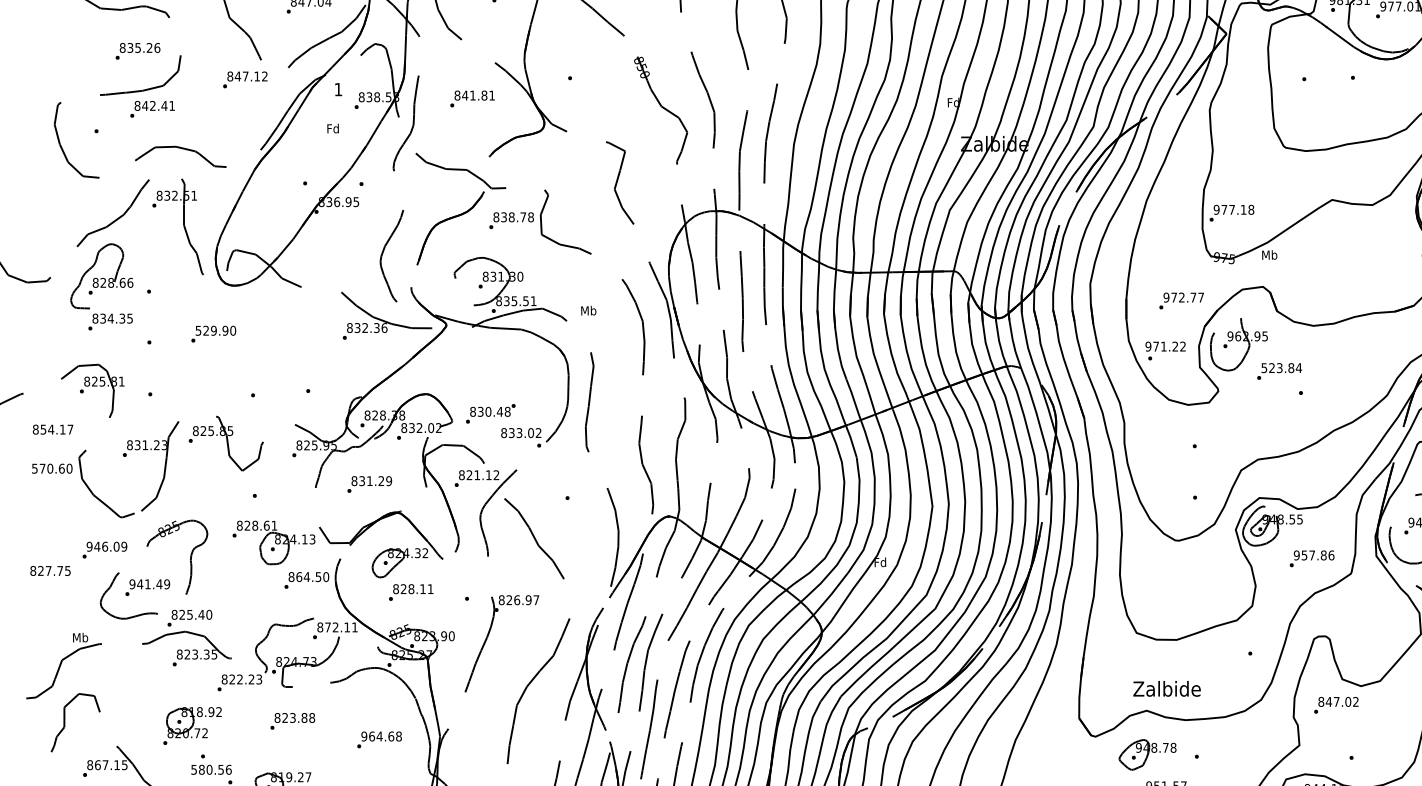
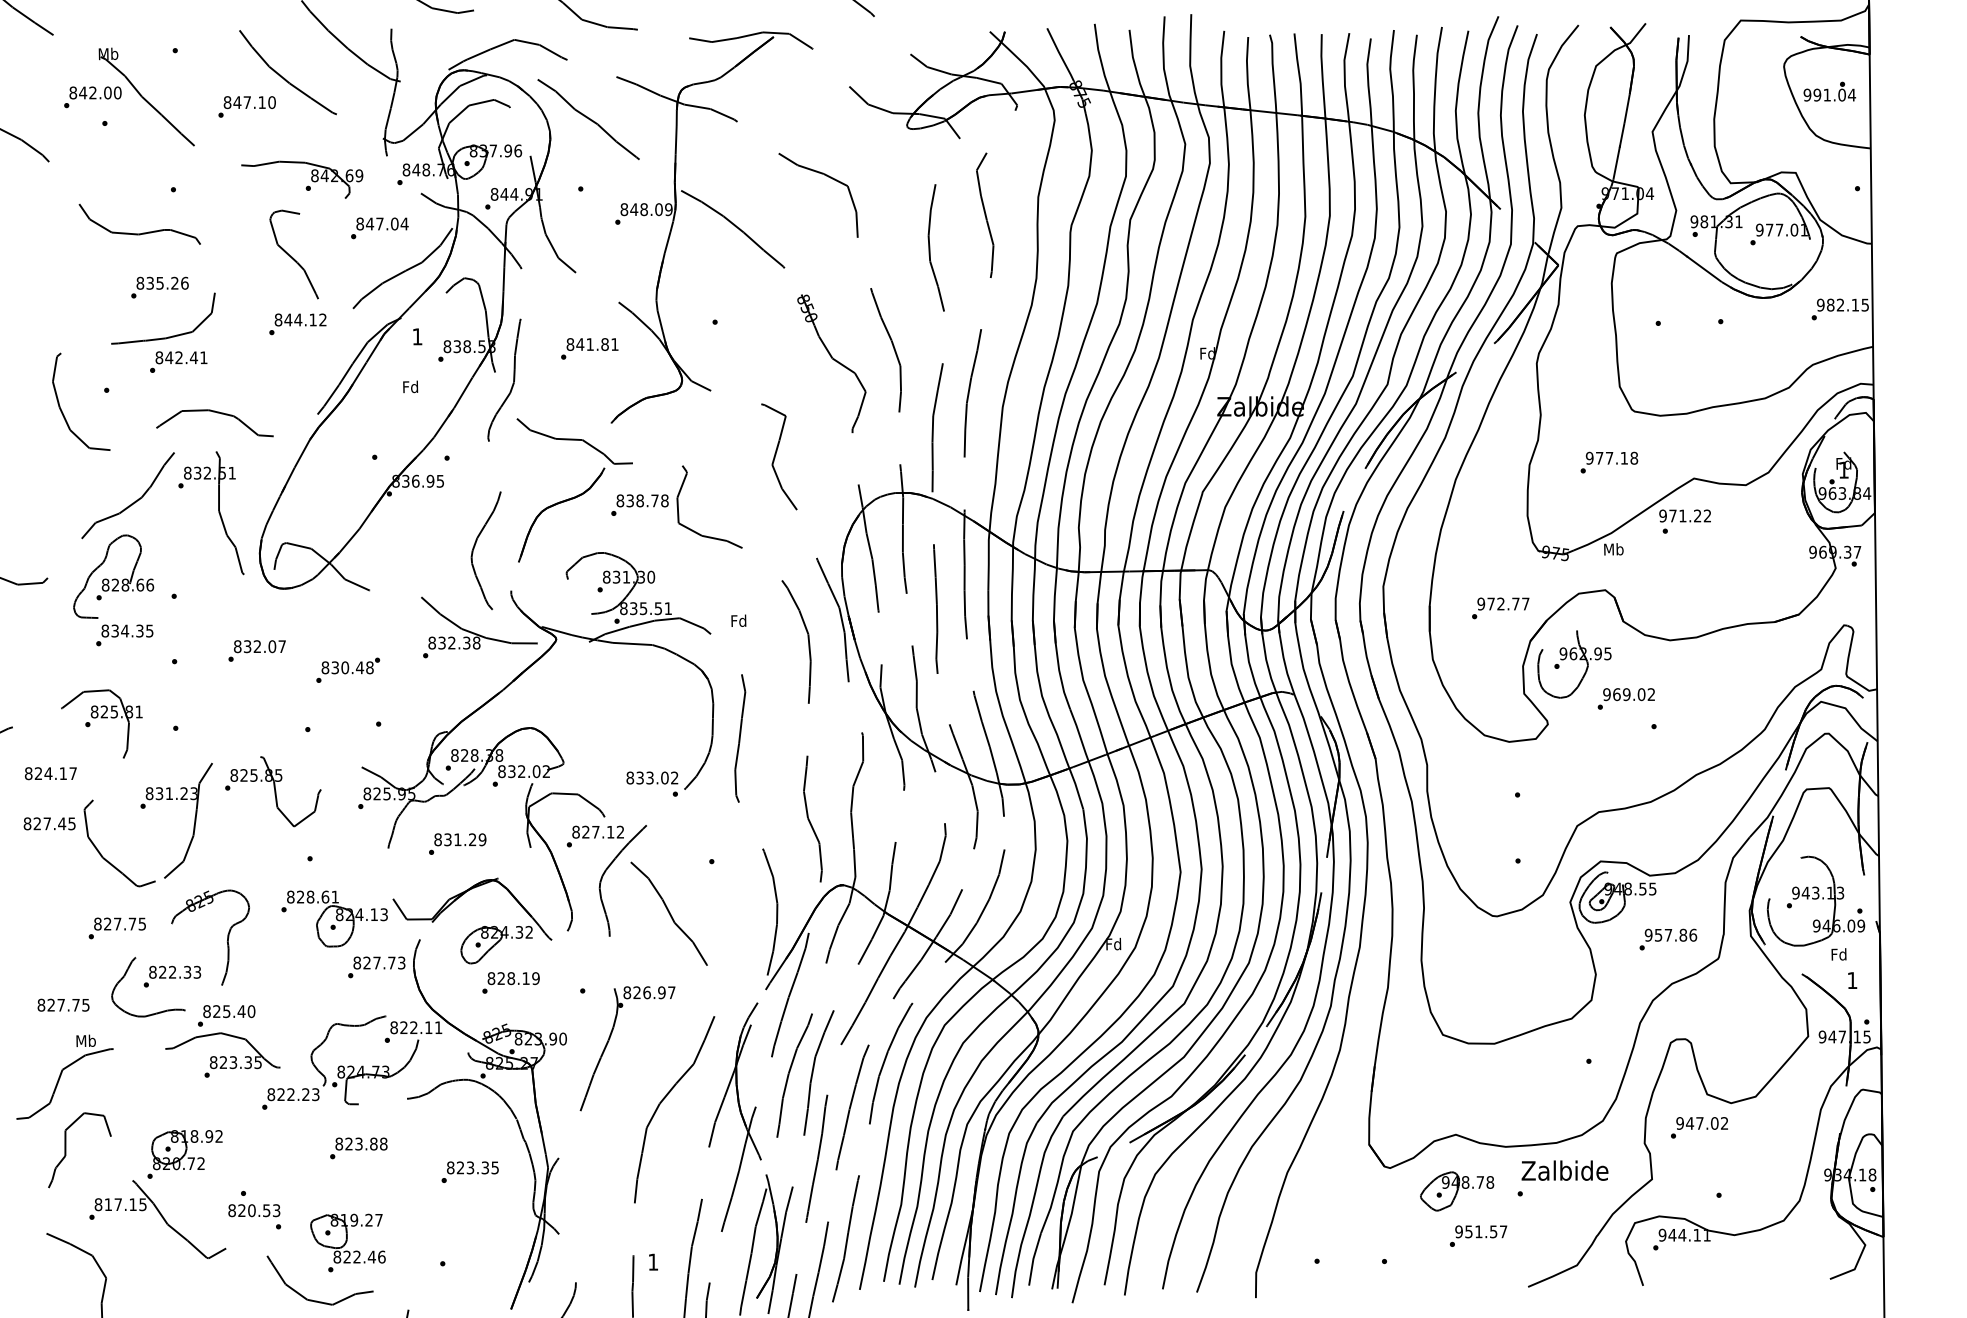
text: (245, 76) -> (298, 319), 847.12 -> 844.12
text: (1232, 213) -> (1609, 462), moved
text: (588, 310) -> (738, 620), Mb -> Fd
text: (384, 327) -> (476, 642), 832.36 -> 832.38
text: (216, 330) -> (260, 646), 529.90 -> 832.07
text: (1165, 350) -> (1684, 521), moved
text: (1281, 368) -> (1629, 694), 523.84 -> 969.02
text: (491, 413) -> (348, 669), moved
text: (43, 429) -> (38, 773), 854.17 -> 824.17
text: (52, 468) -> (49, 823), 570.60 -> 827.45
text: (477, 475) -> (595, 832), 821.12 -> 827.12
text: (107, 546) -> (120, 923), 946.09 -> 827.75
text: (50, 570) -> (63, 1004), moved
text: (312, 576) -> (384, 962), 864.50 -> 827.73
text: (150, 583) -> (175, 971), 941.49 -> 822.33
text: (430, 589) -> (535, 978), 828.11 -> 828.19
text: (327, 627) -> (403, 1027), 872.11 -> 822.11
text: (1166, 688) -> (1564, 1170), moved
text: (1320, 701) -> (1679, 1123), 847.02 -> 947.02
part: (192, 726) -> (184, 1154), moved
text: (381, 736) -> (472, 1167), 964.68 -> 823.35
text: (97, 765) -> (108, 1204), 867.15 -> 817.15
text: (211, 769) -> (254, 1210), 580.56 -> 820.53

